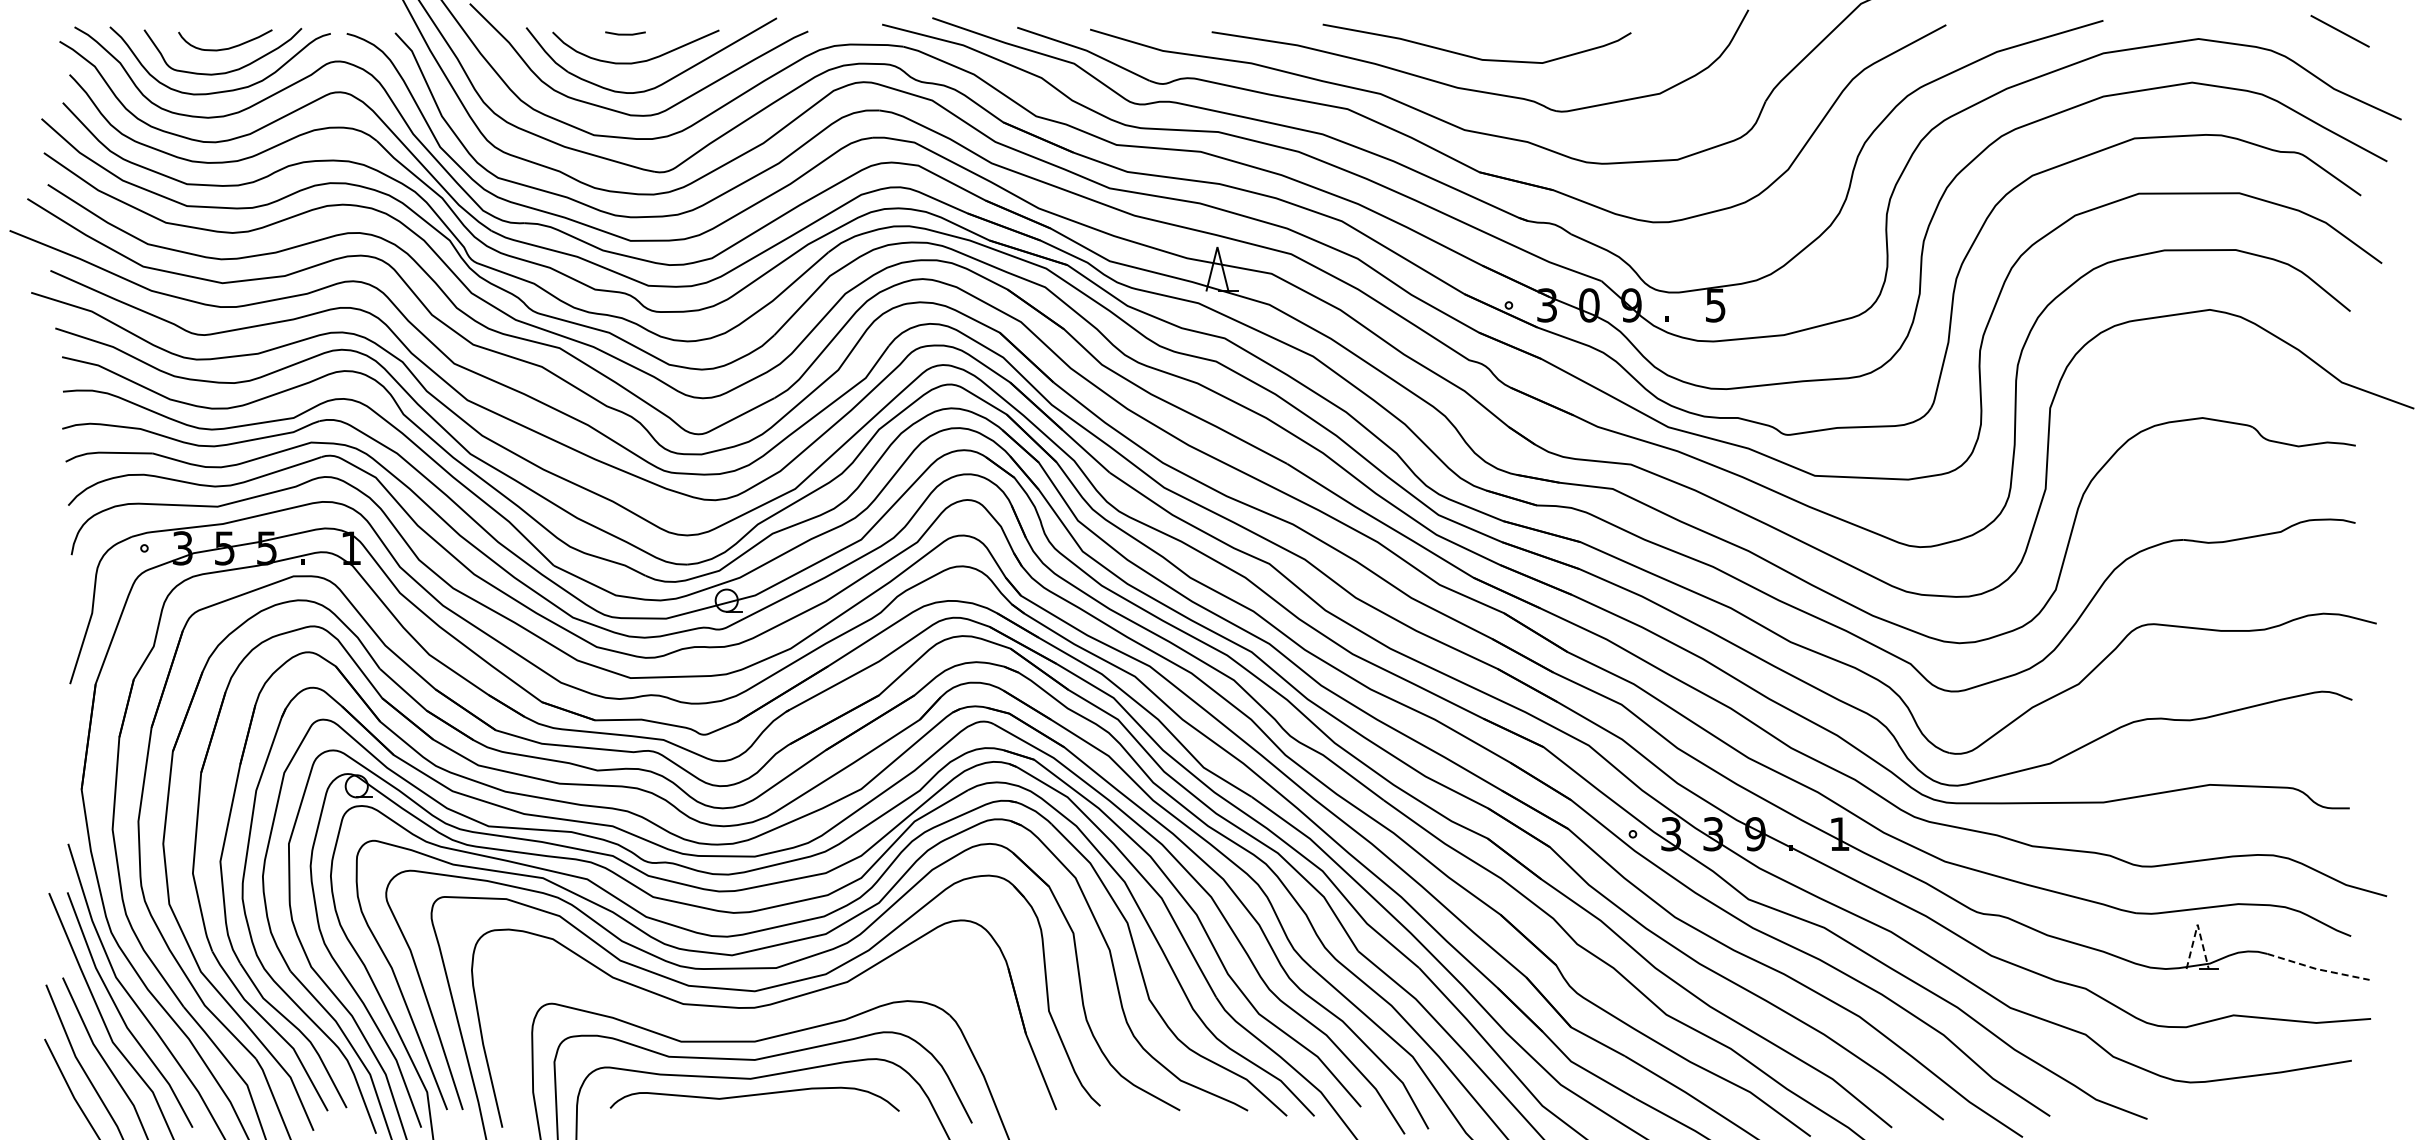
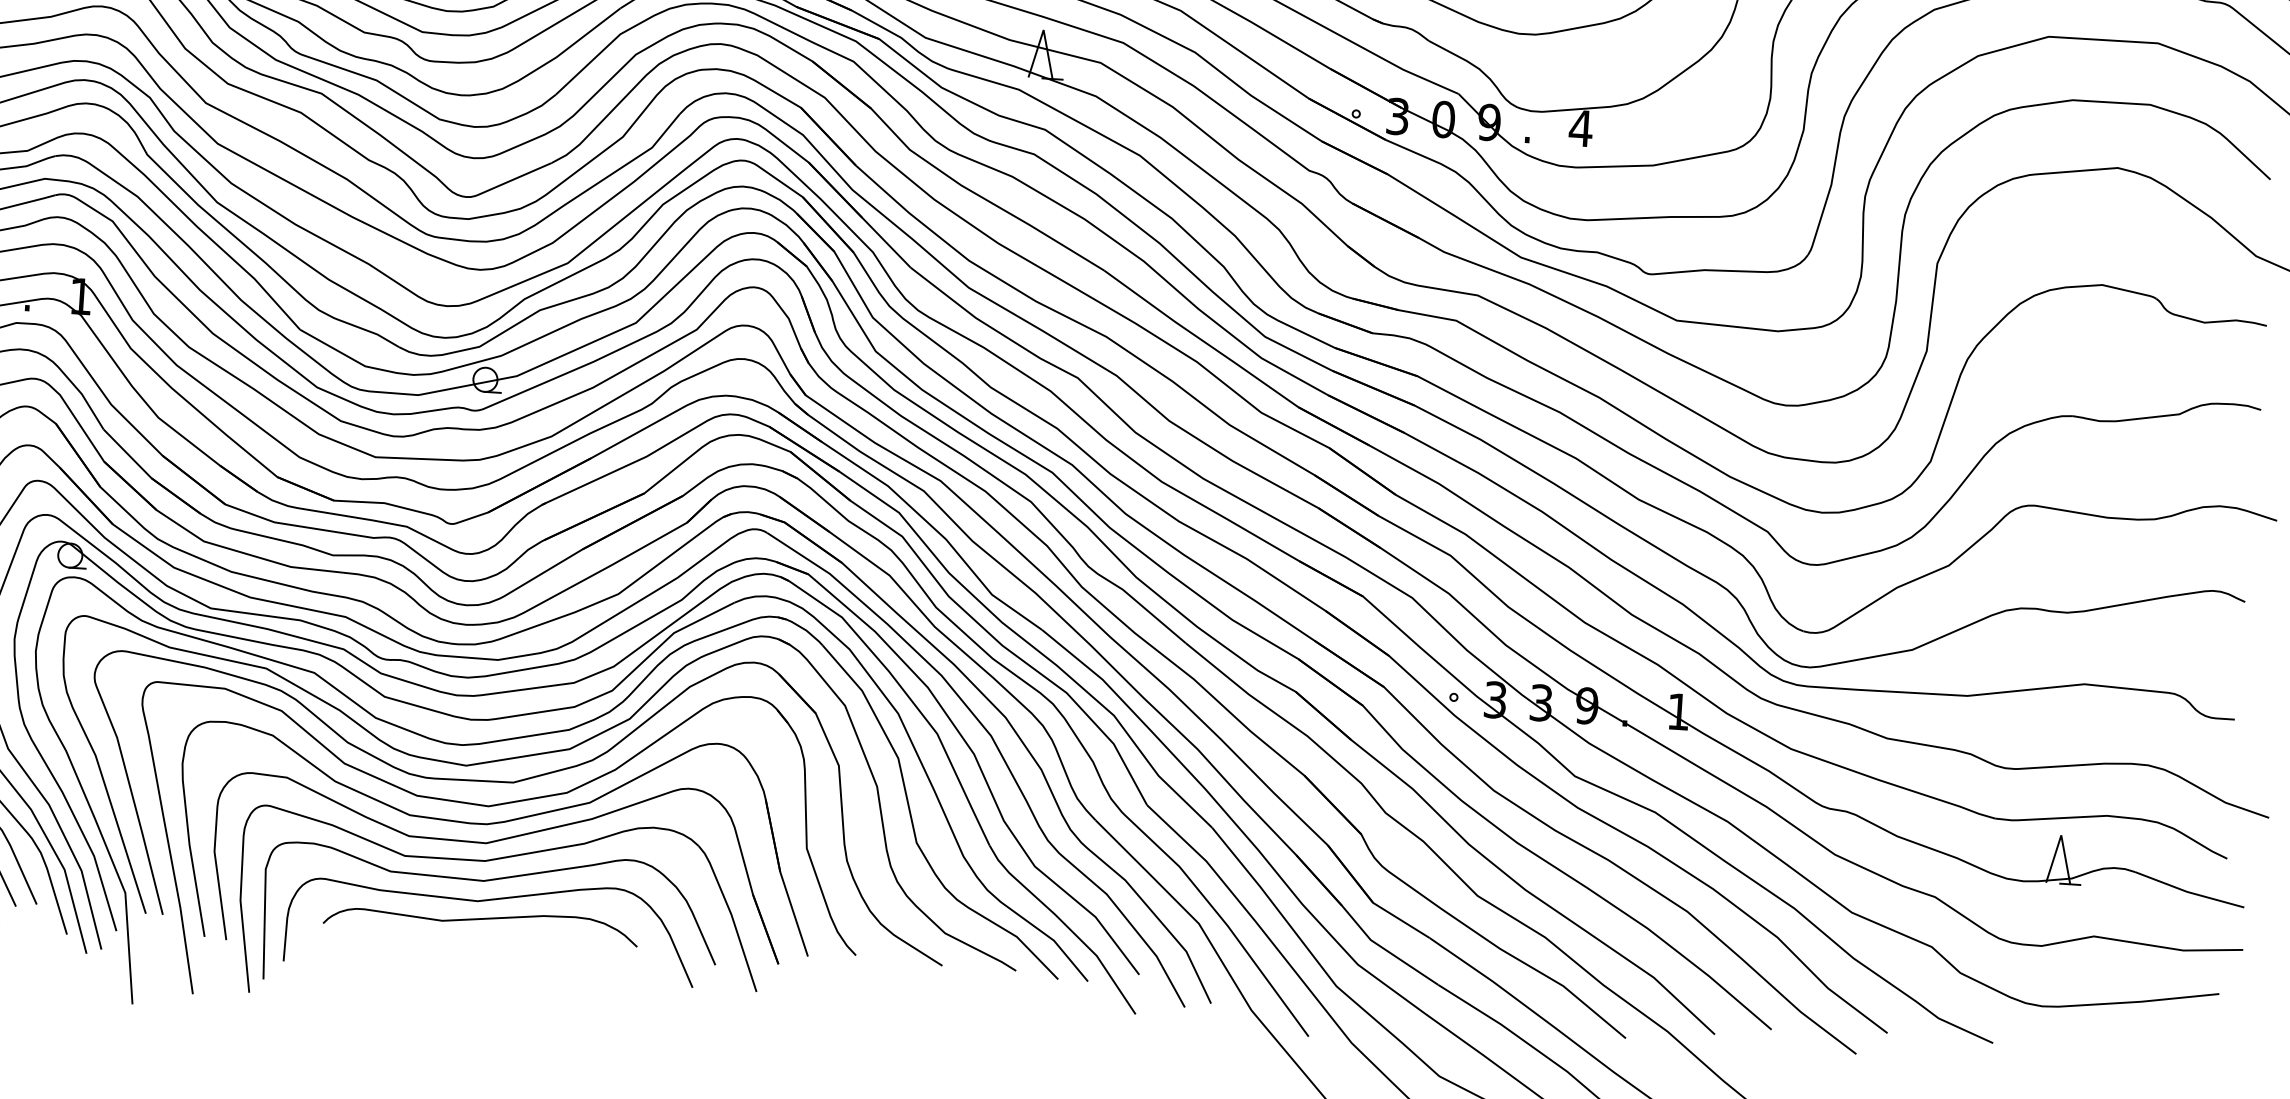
text: (1715, 305) -> (1580, 128), 5 -> 4
line: (2197, 924) -> (2061, 835), dashed -> solid
line: (2317, 969) -> (2188, 892), dashed -> solid
part: (761, 1024) -> (493, 842), added

